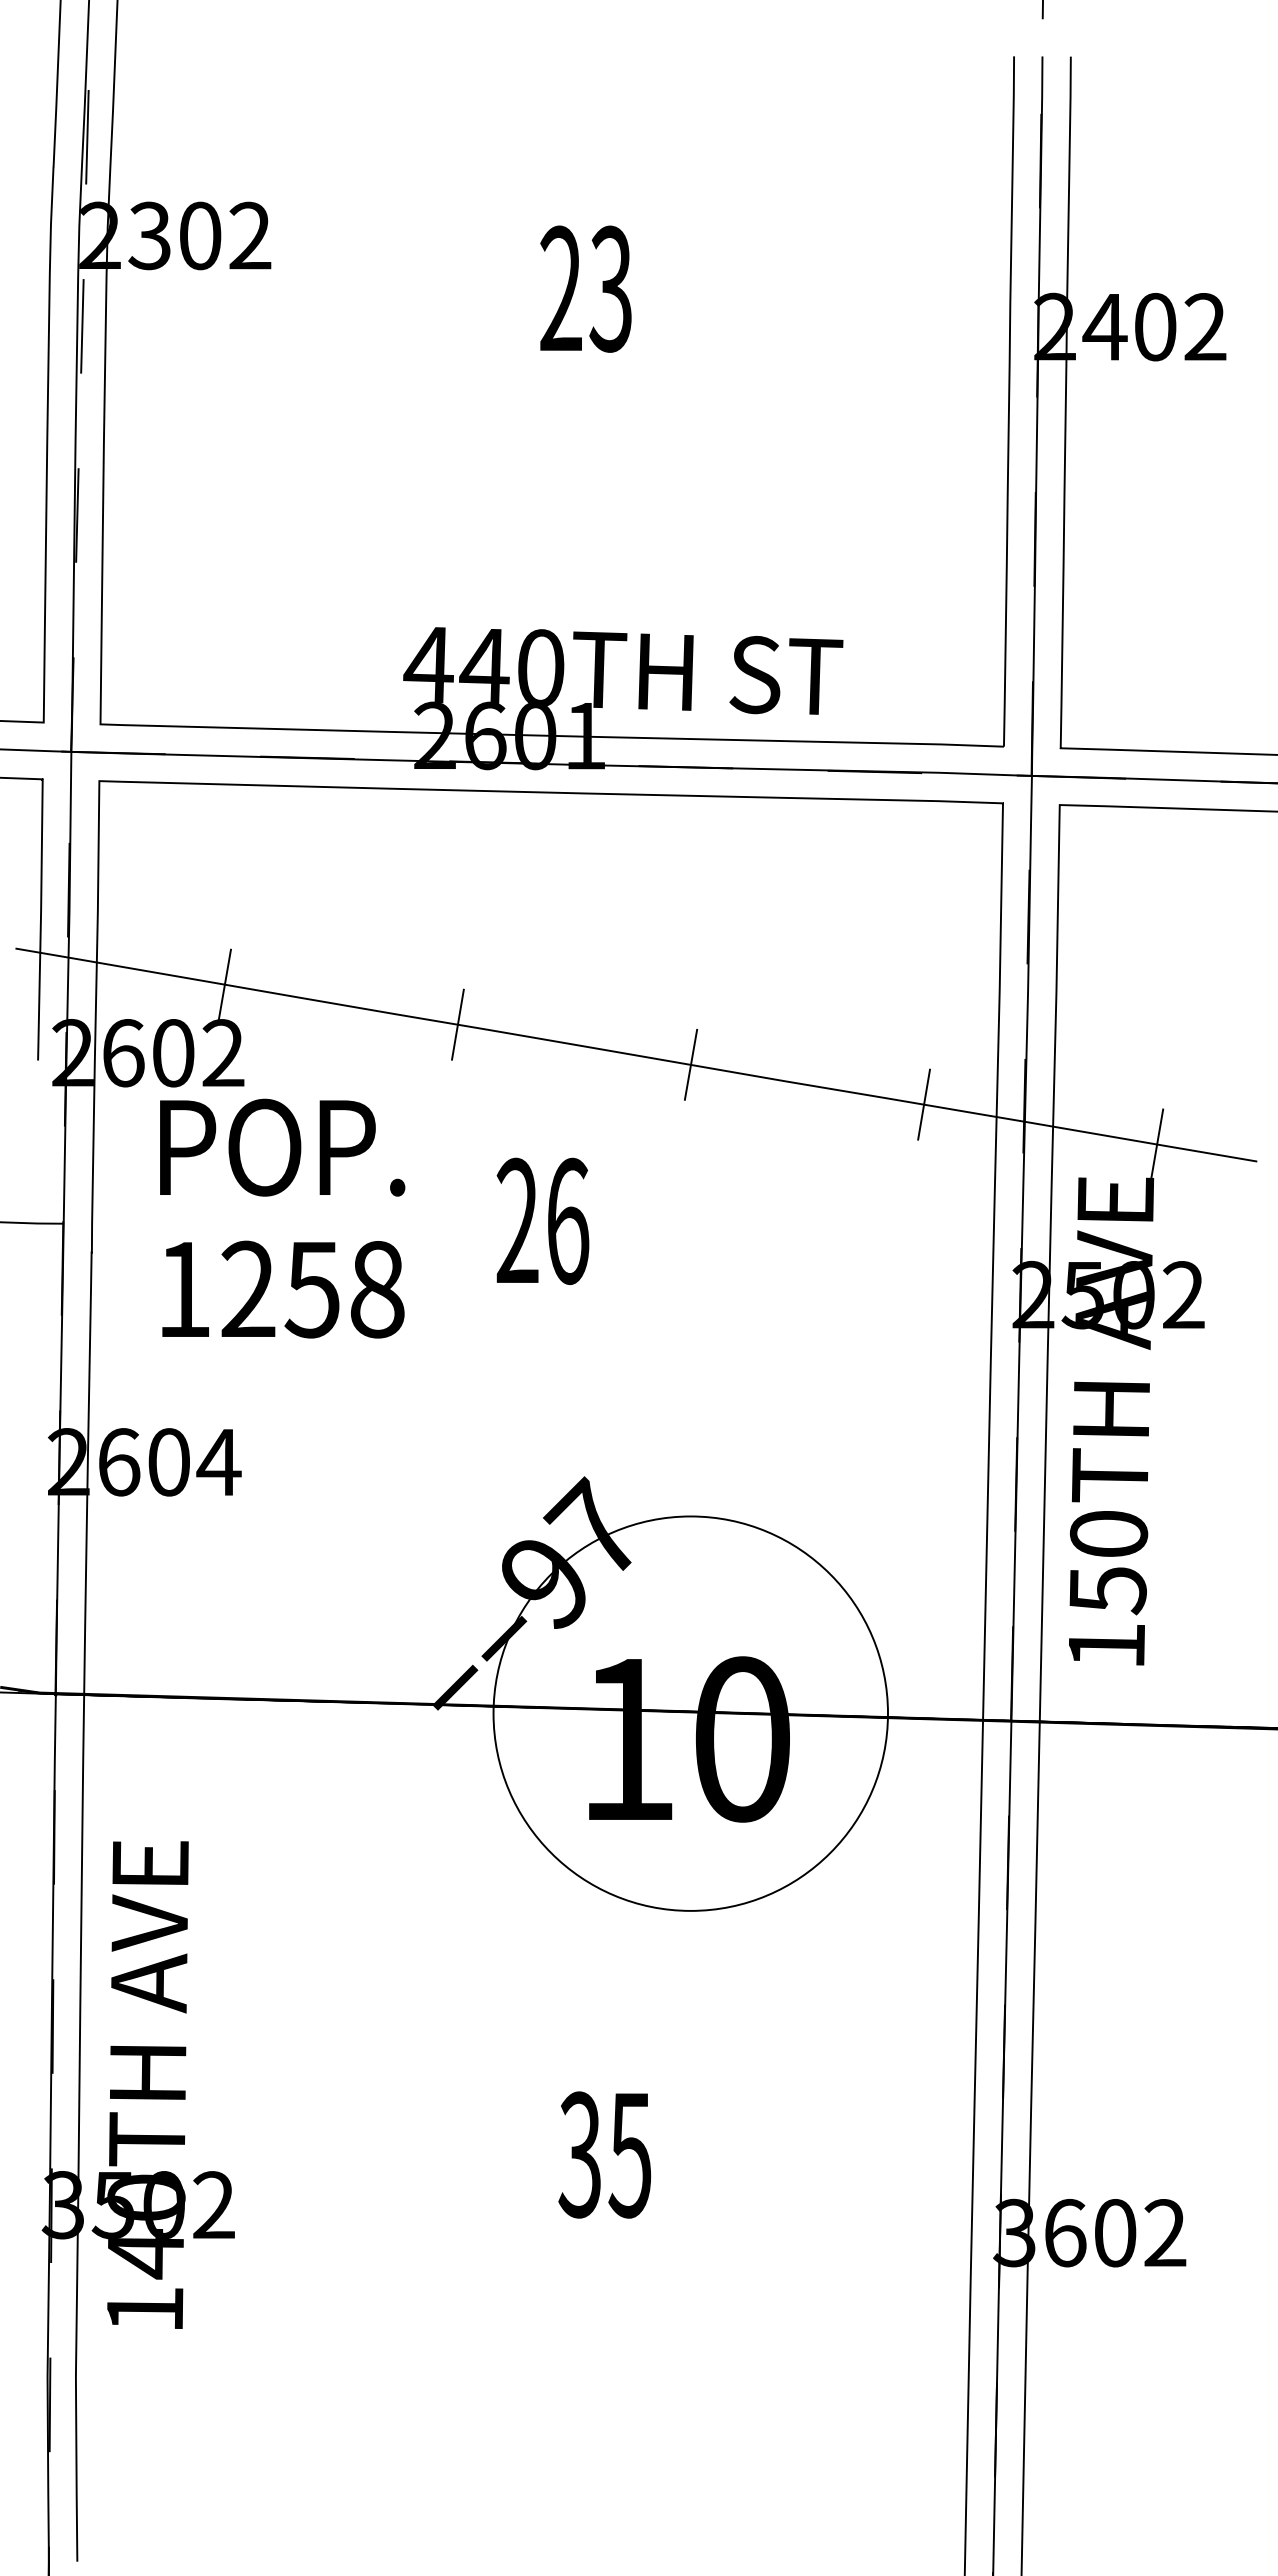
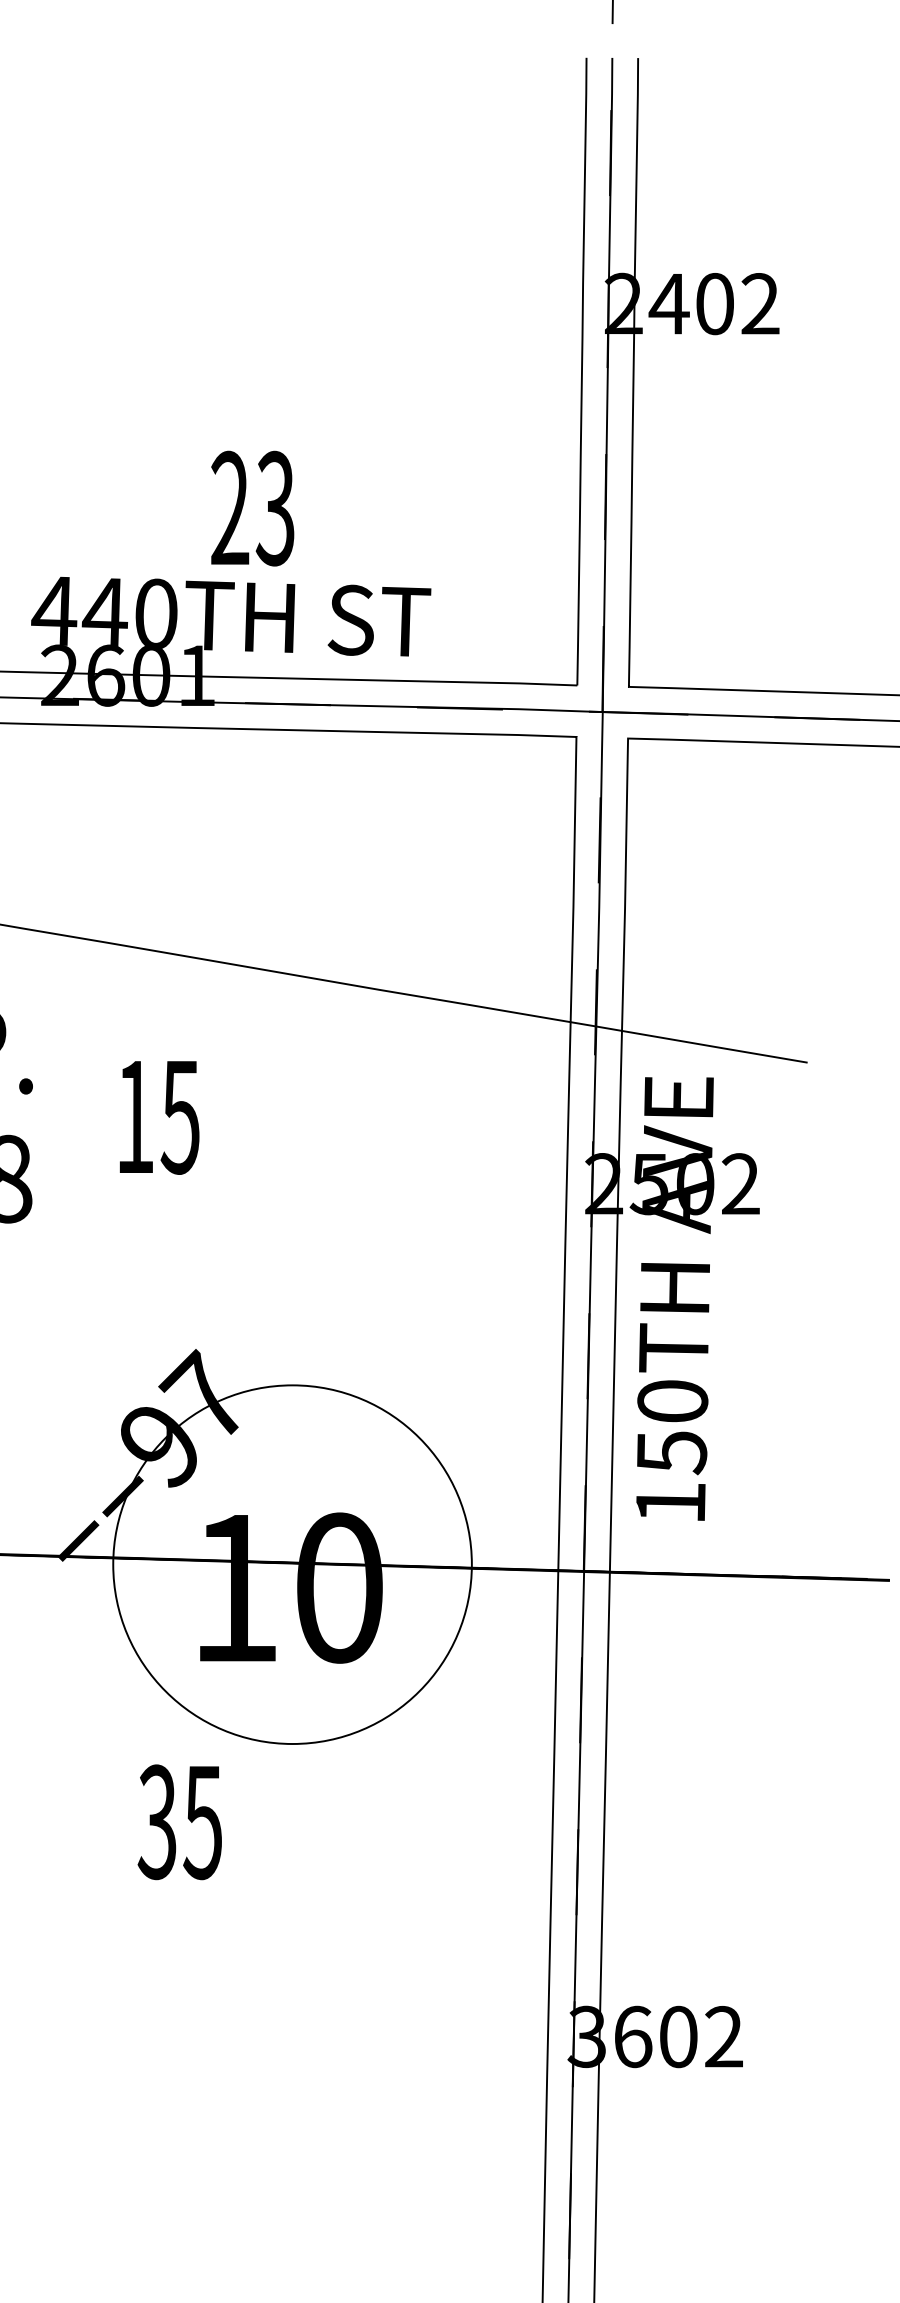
text: (585, 288) -> (252, 508), moved
line: (457, 1024) -> (80, 938), removed
line: (690, 1064) -> (292, 974), removed
line: (923, 1104) -> (504, 1010), removed
line: (1157, 1144) -> (716, 1047), removed
text: (542, 1221) -> (157, 1117), 26 -> 15
text: (604, 2154) -> (179, 1821), moved

